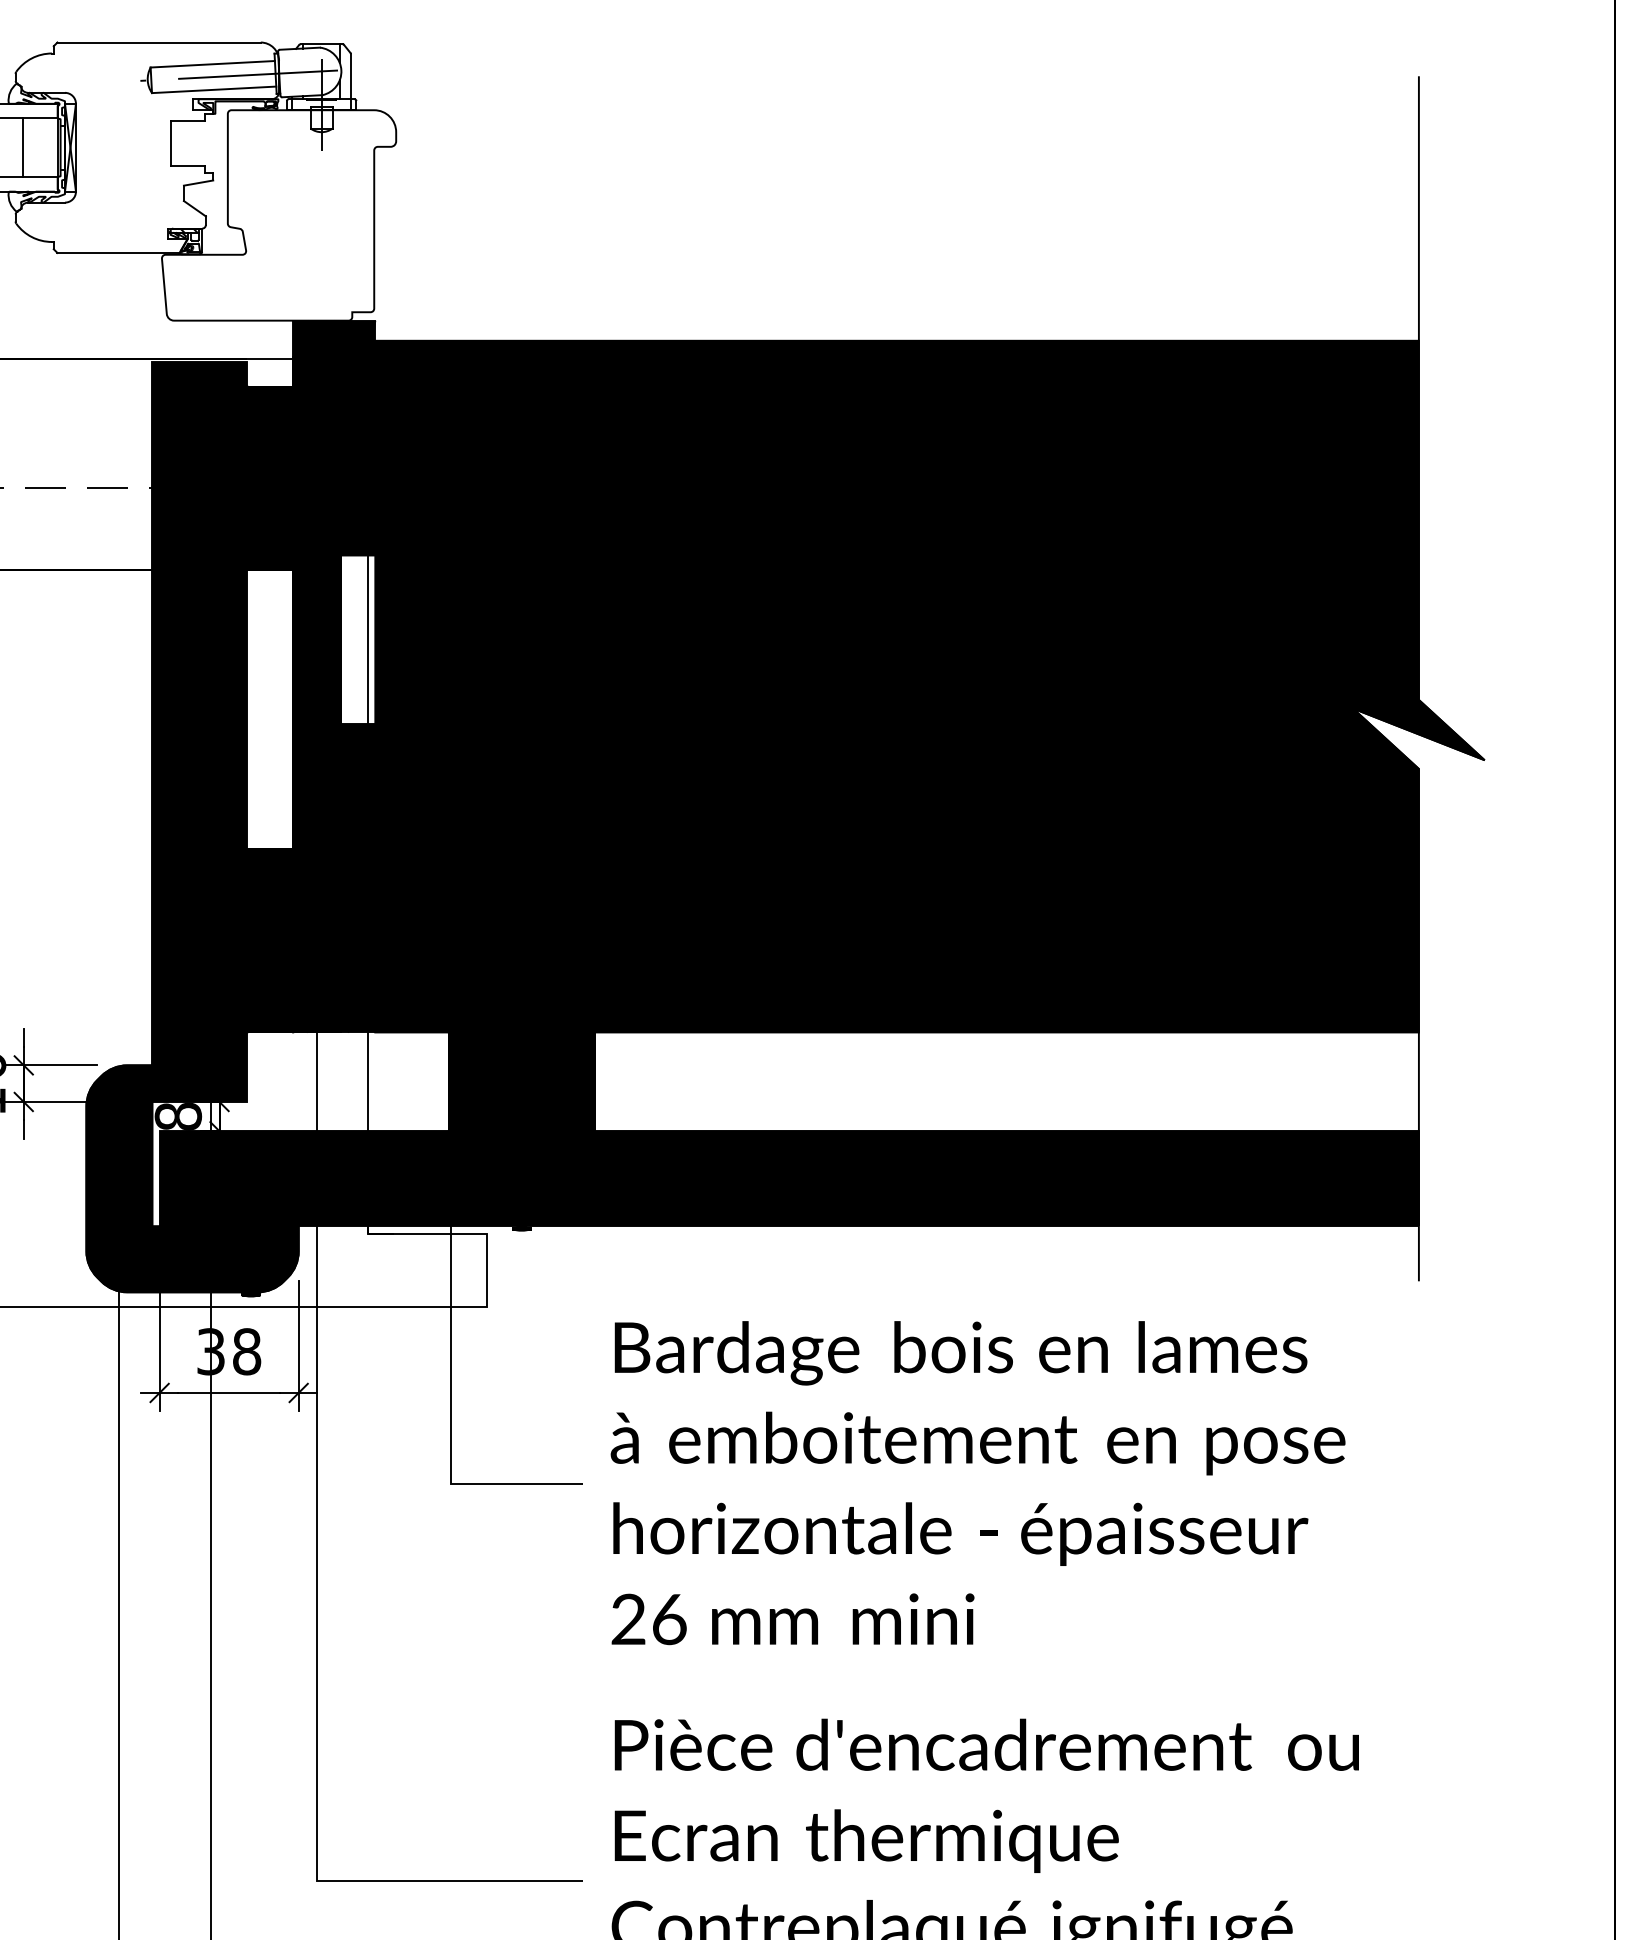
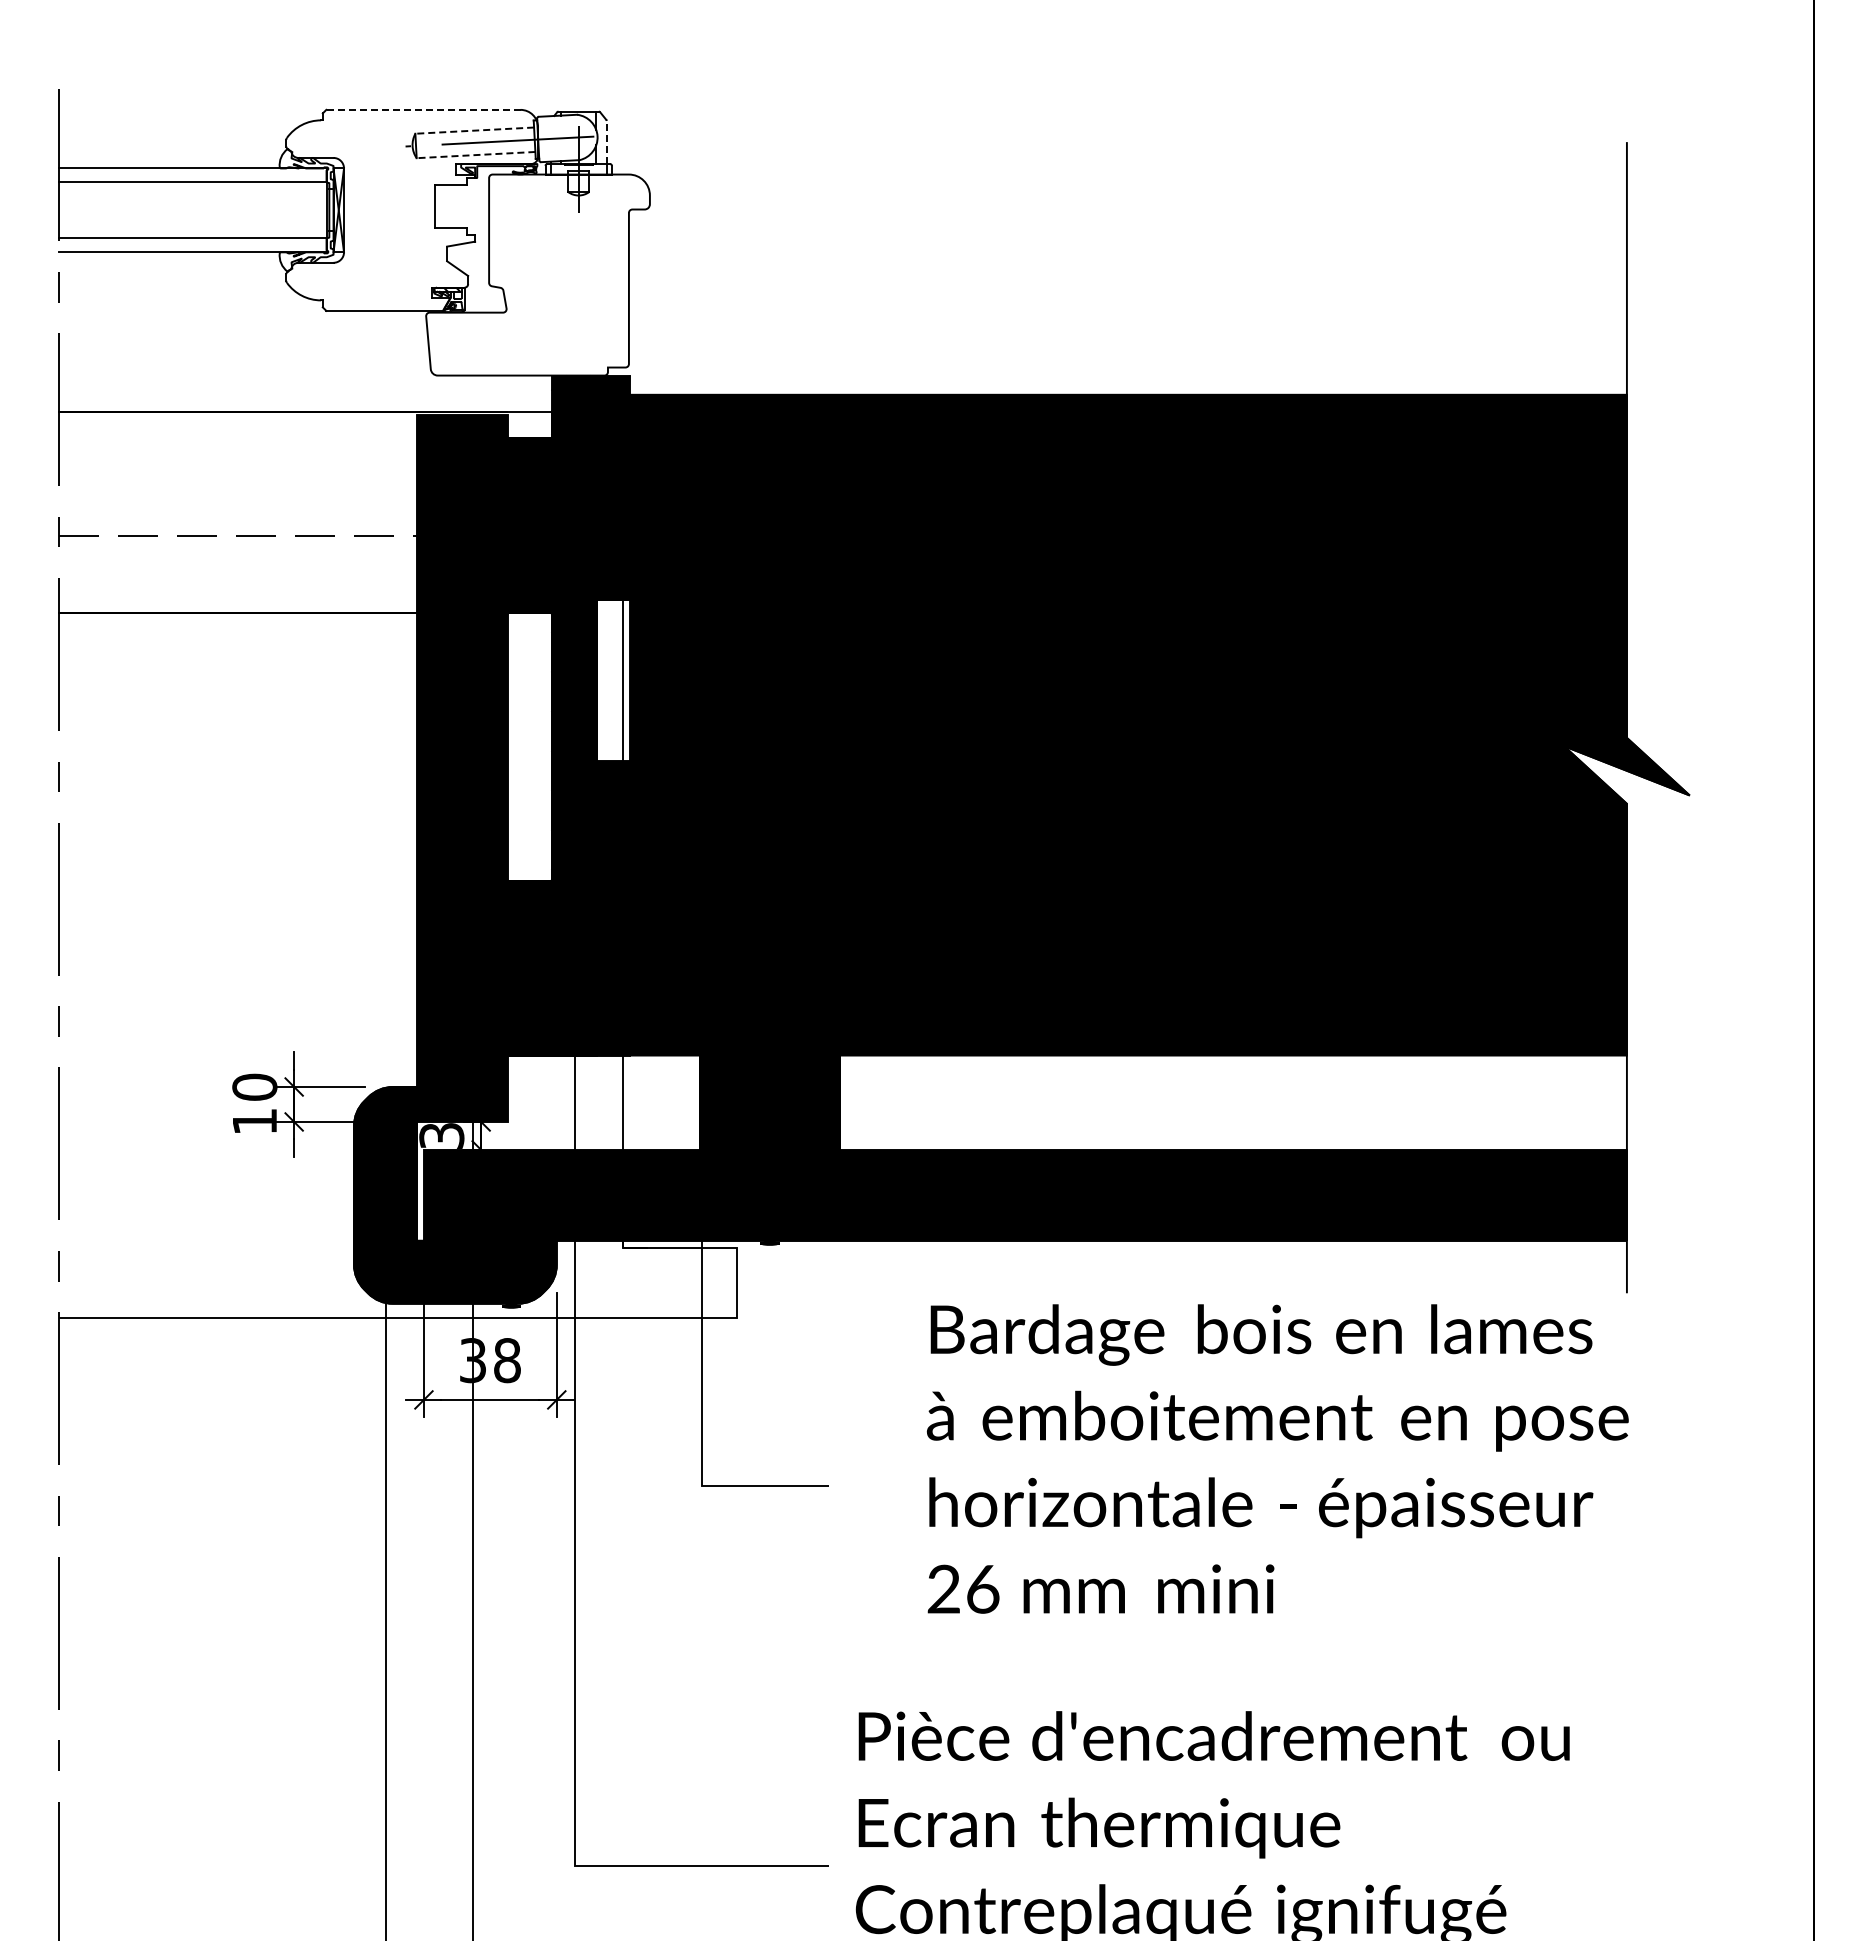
line: (158, 42) -> (422, 109), solid -> dashed
line: (212, 64) -> (474, 130), solid -> dashed
line: (350, 76) -> (606, 142), solid -> dashed
line: (213, 90) -> (475, 155), solid -> dashed
line: (23, 147) -> (293, 210), removed
text: (178, 1116) -> (441, 1135), 8 -> 3
text: (977, 1482) -> (1277, 1458), moved

